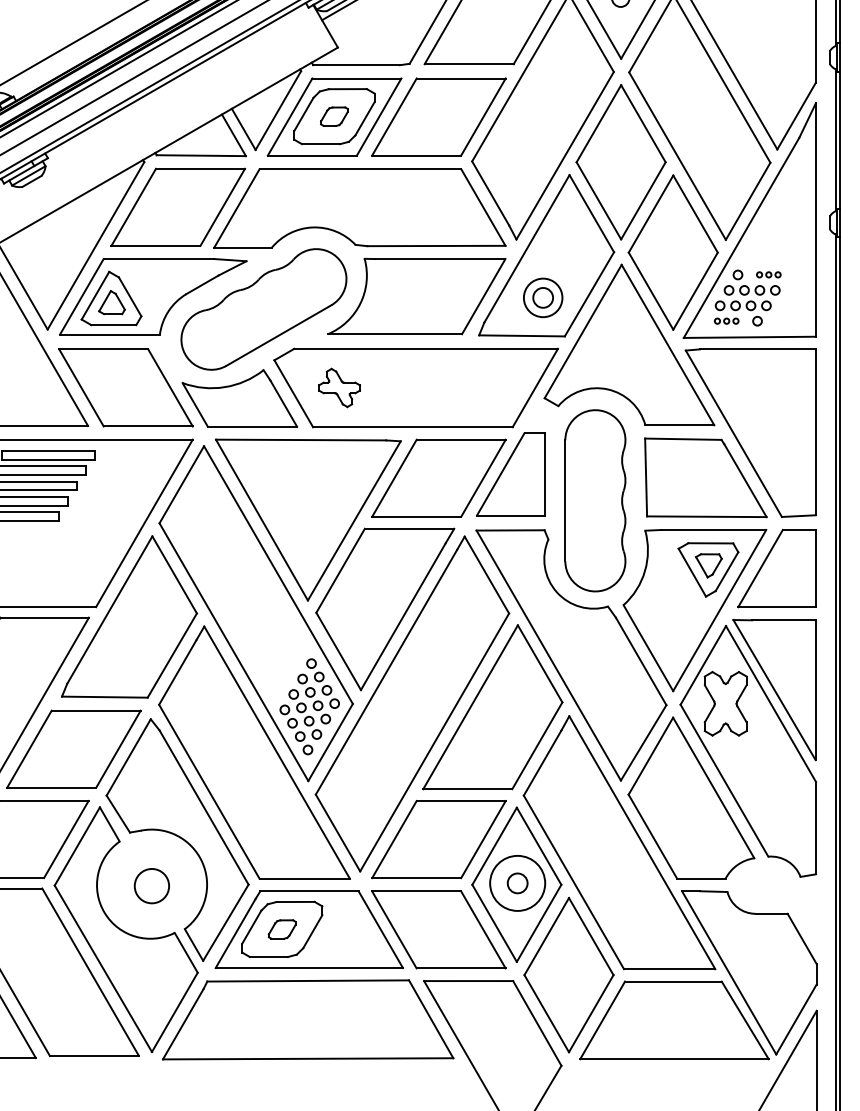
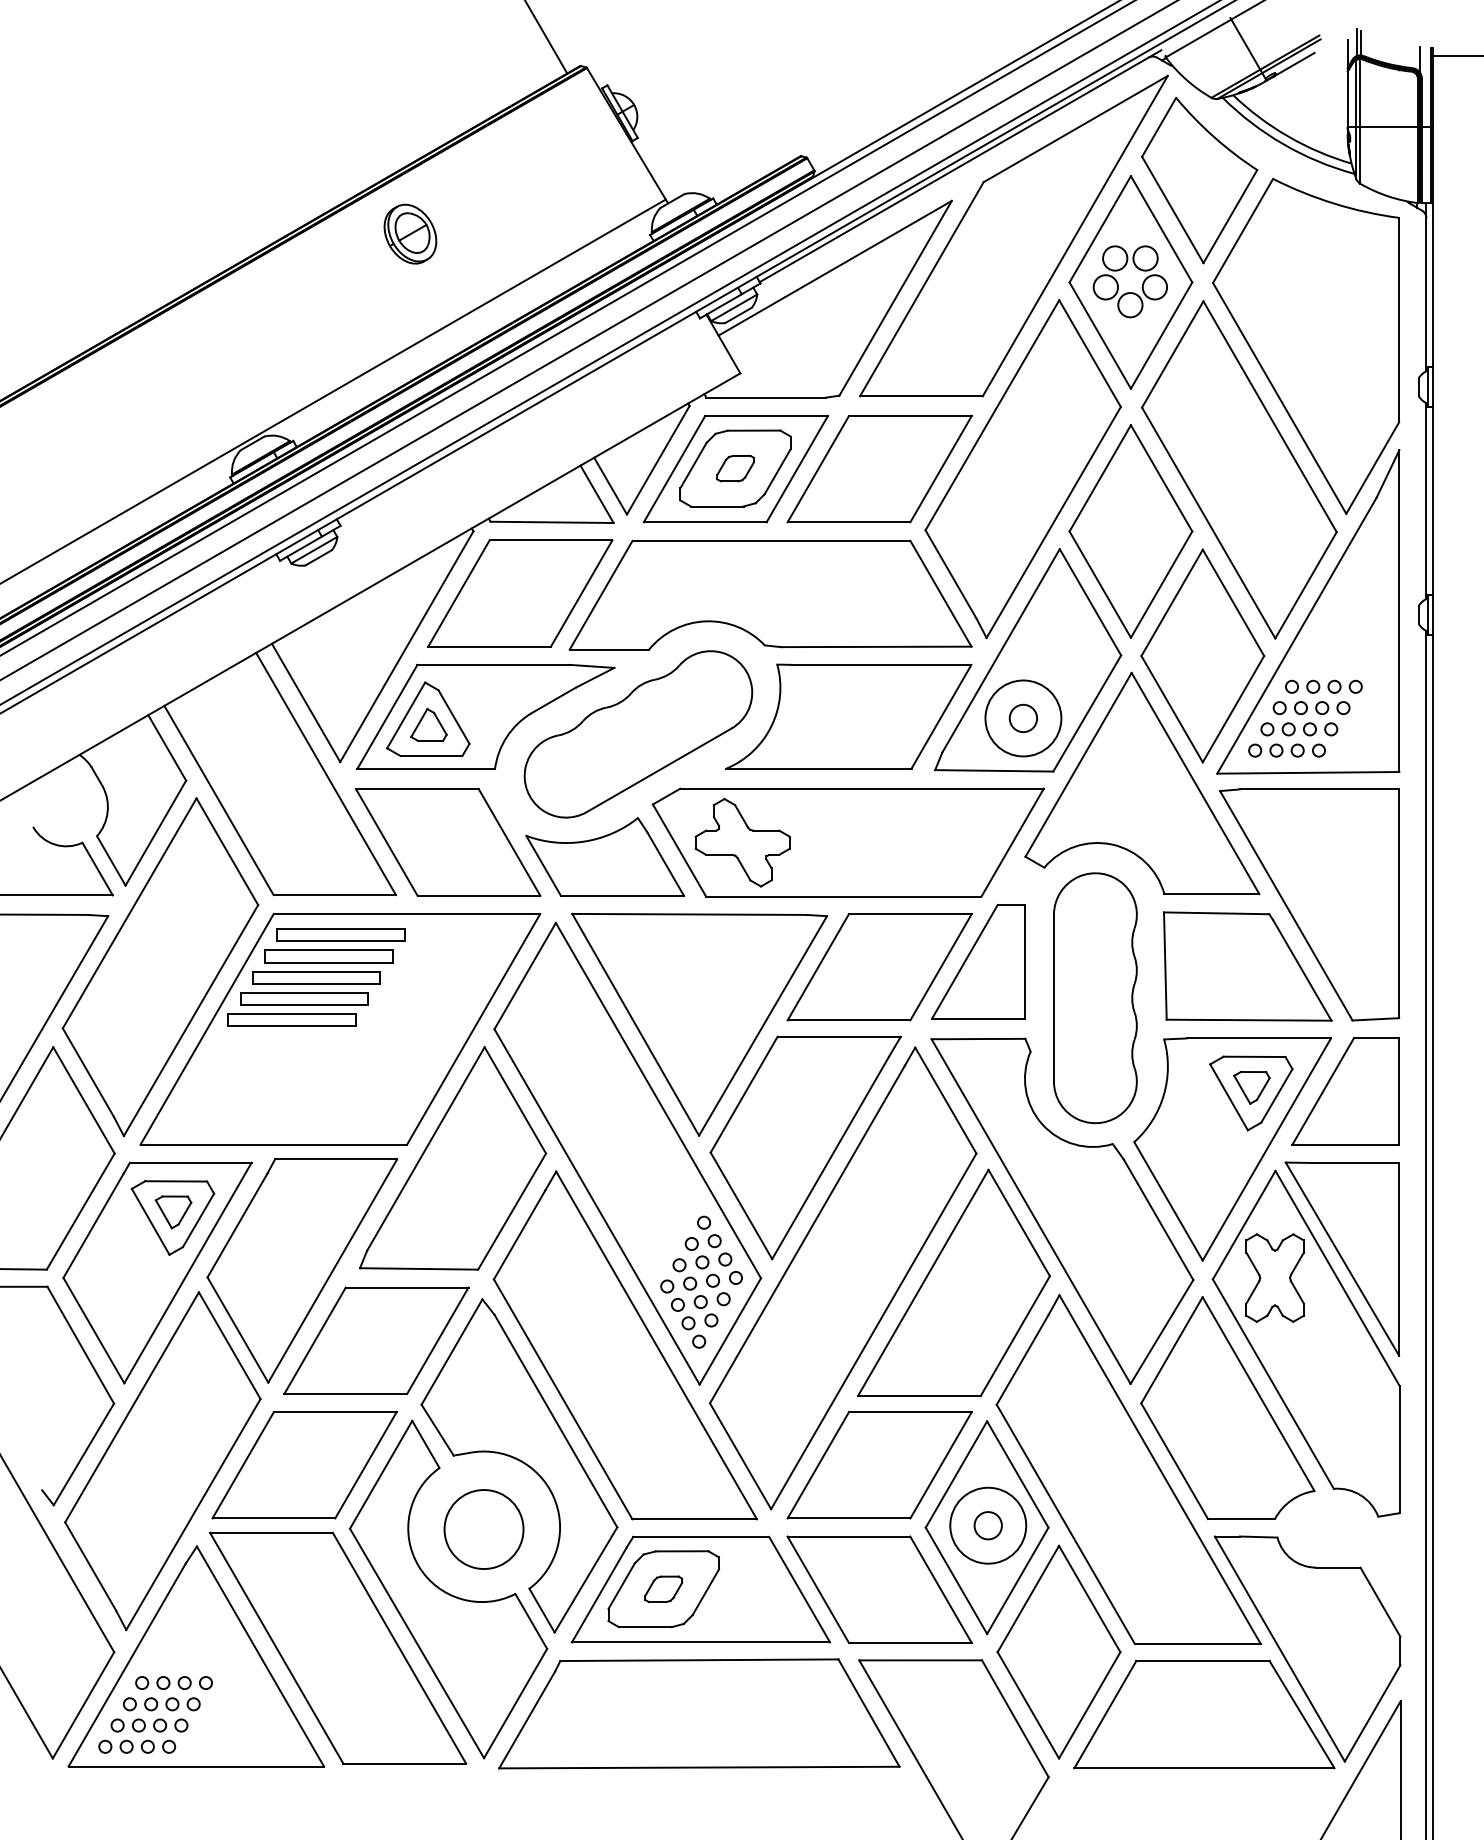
part: (768, 274) -> (1334, 686), size x1.67
circle: (543, 297) -> (1023, 718), size x1.43
part: (726, 321) -> (1276, 750), size x1.67
part: (339, 387) -> (742, 842), size x1.67
circle: (151, 886) -> (483, 1529), size x1.67

